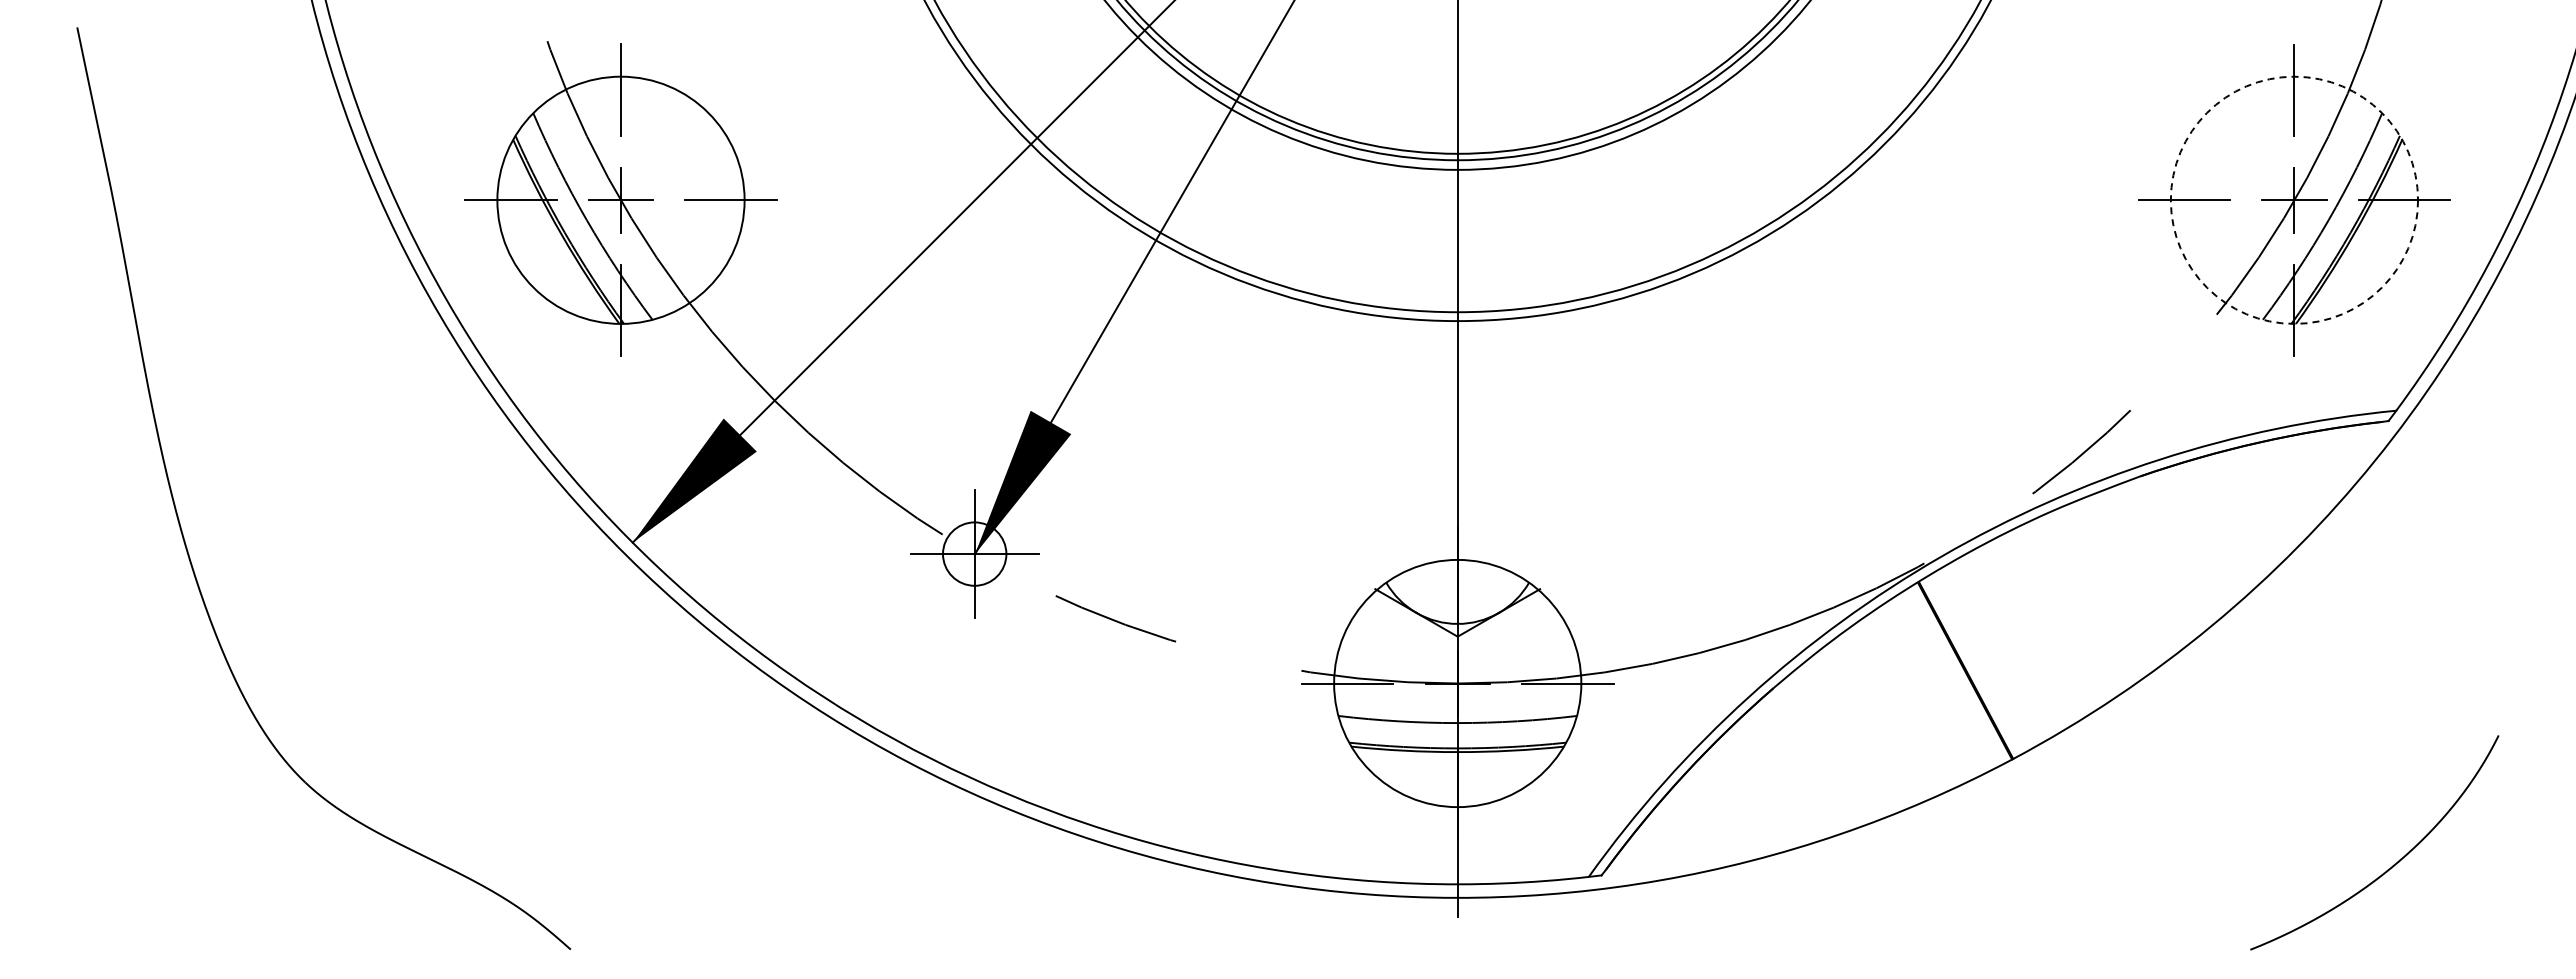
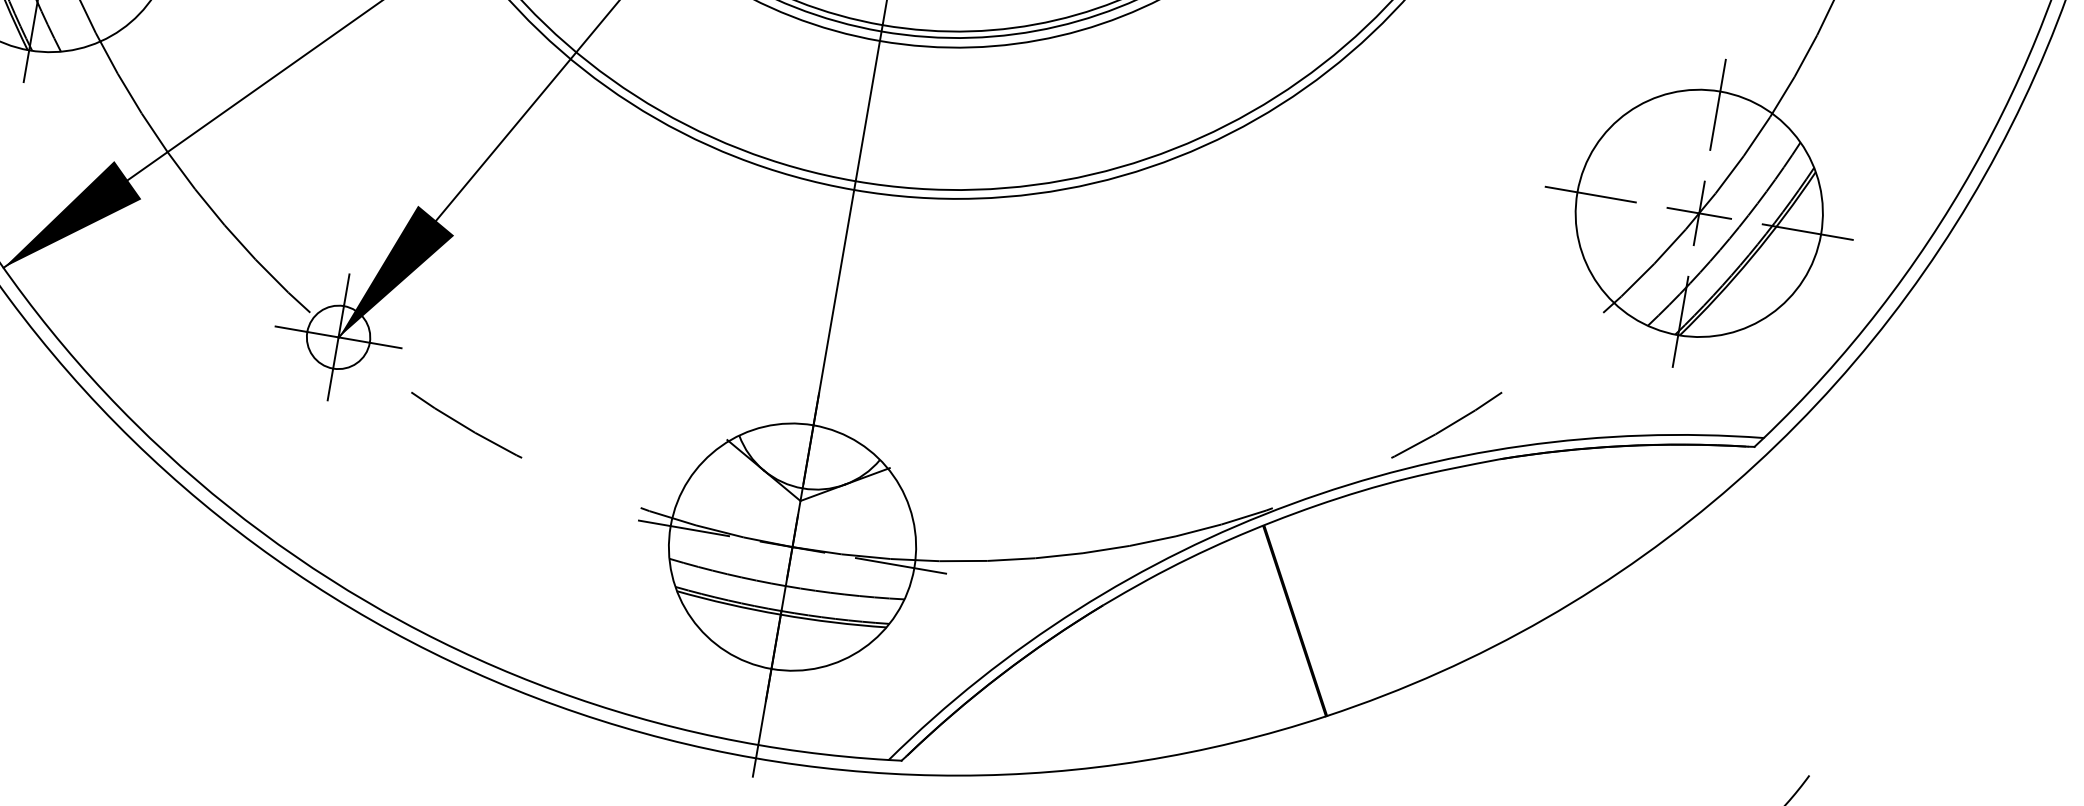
circle: (2294, 199) -> (1699, 212), dashed -> solid

